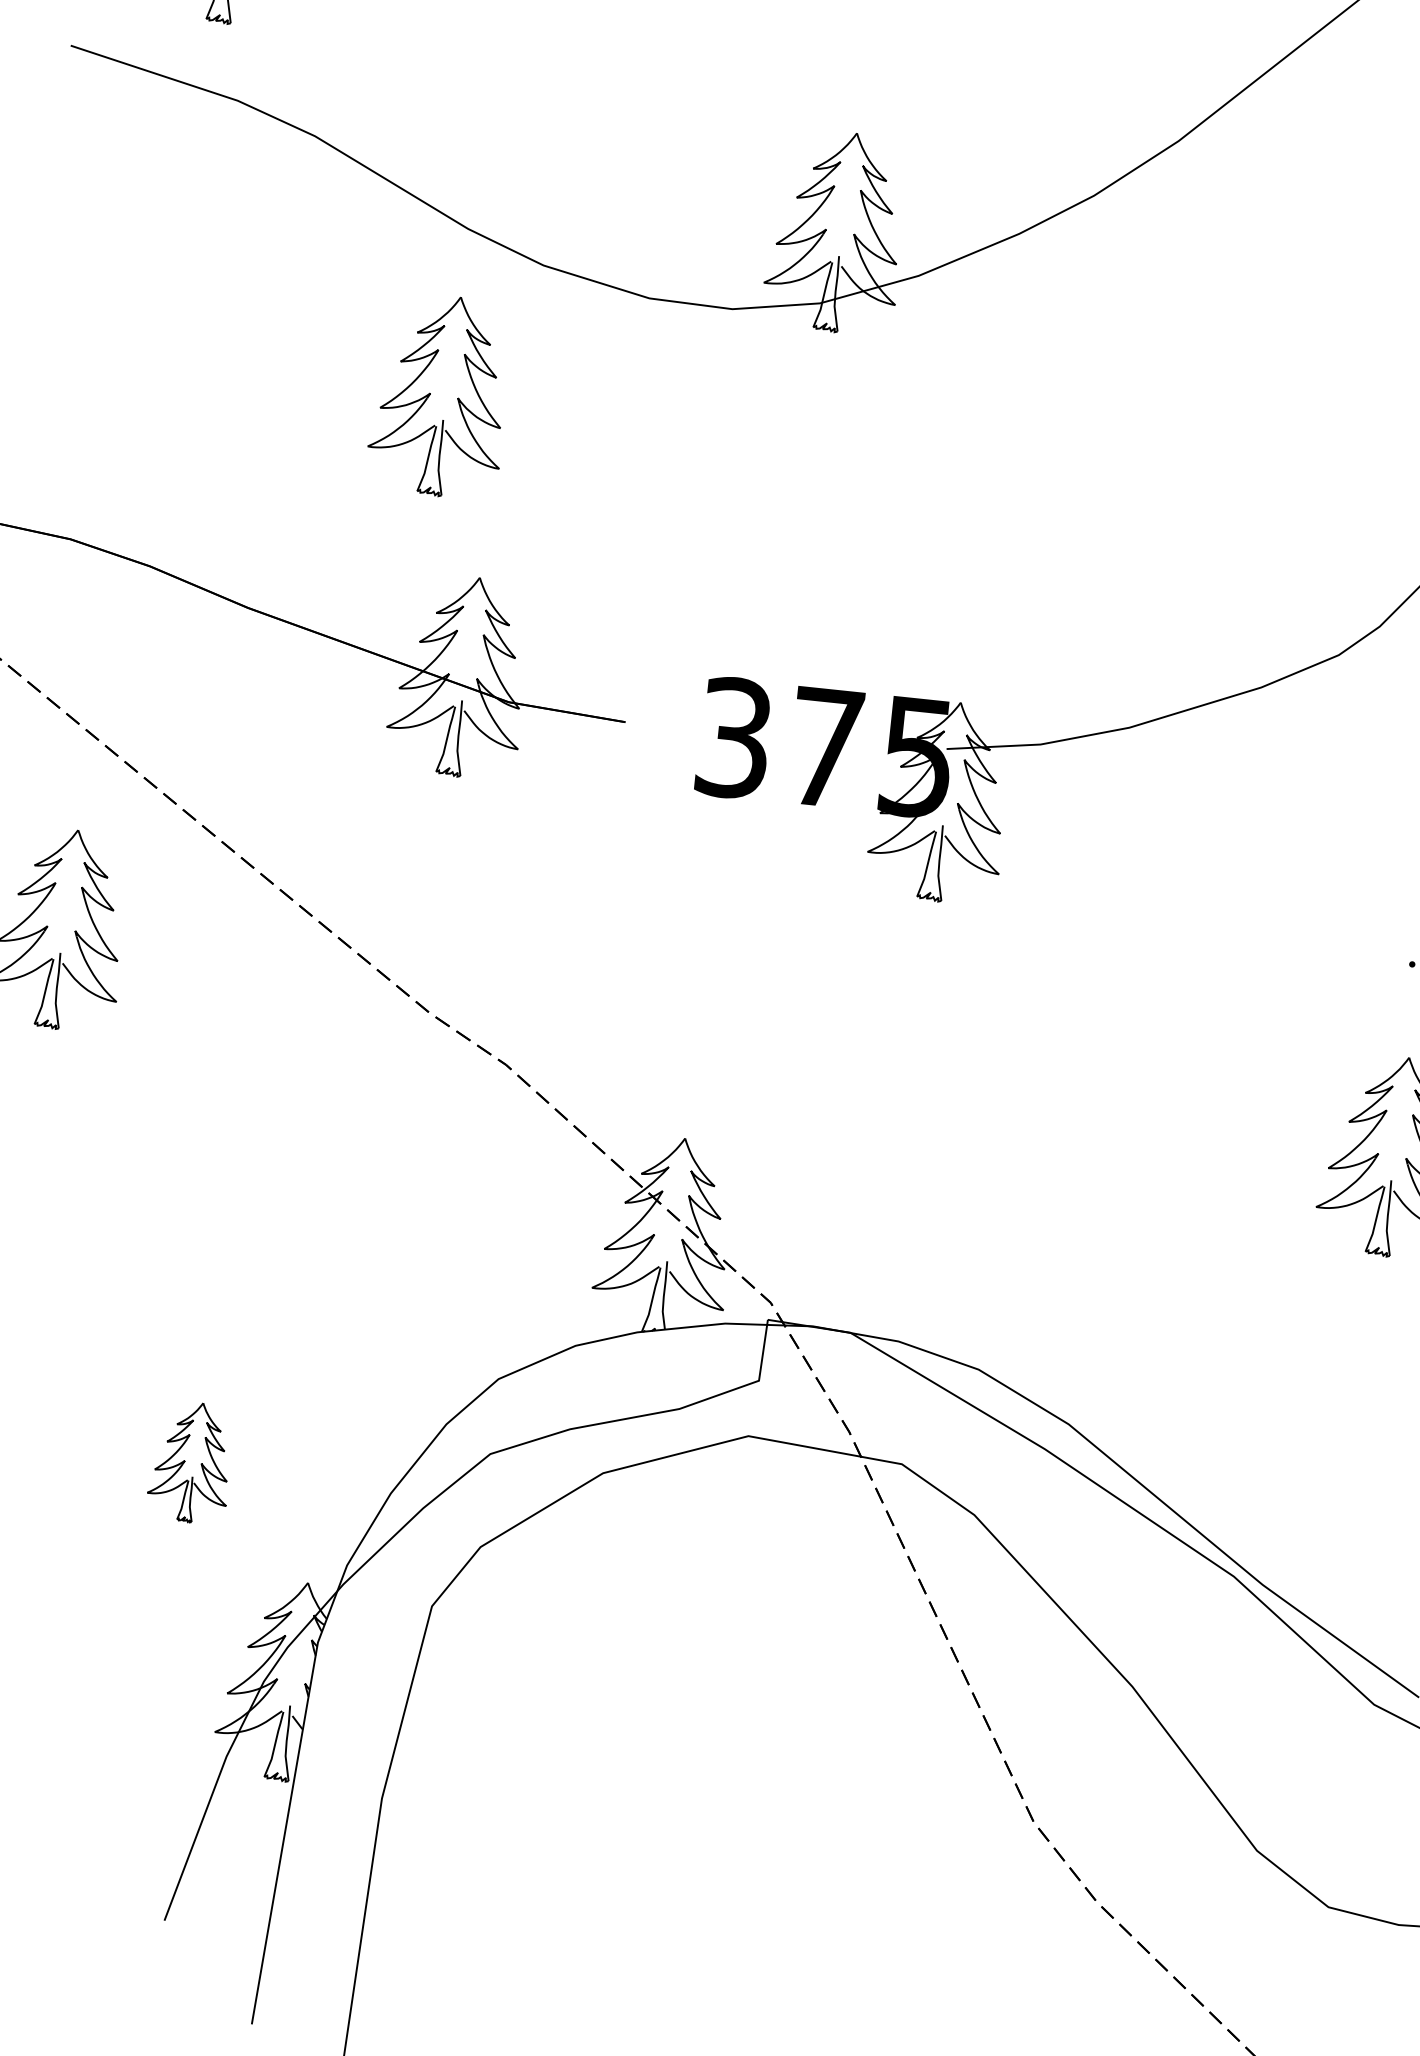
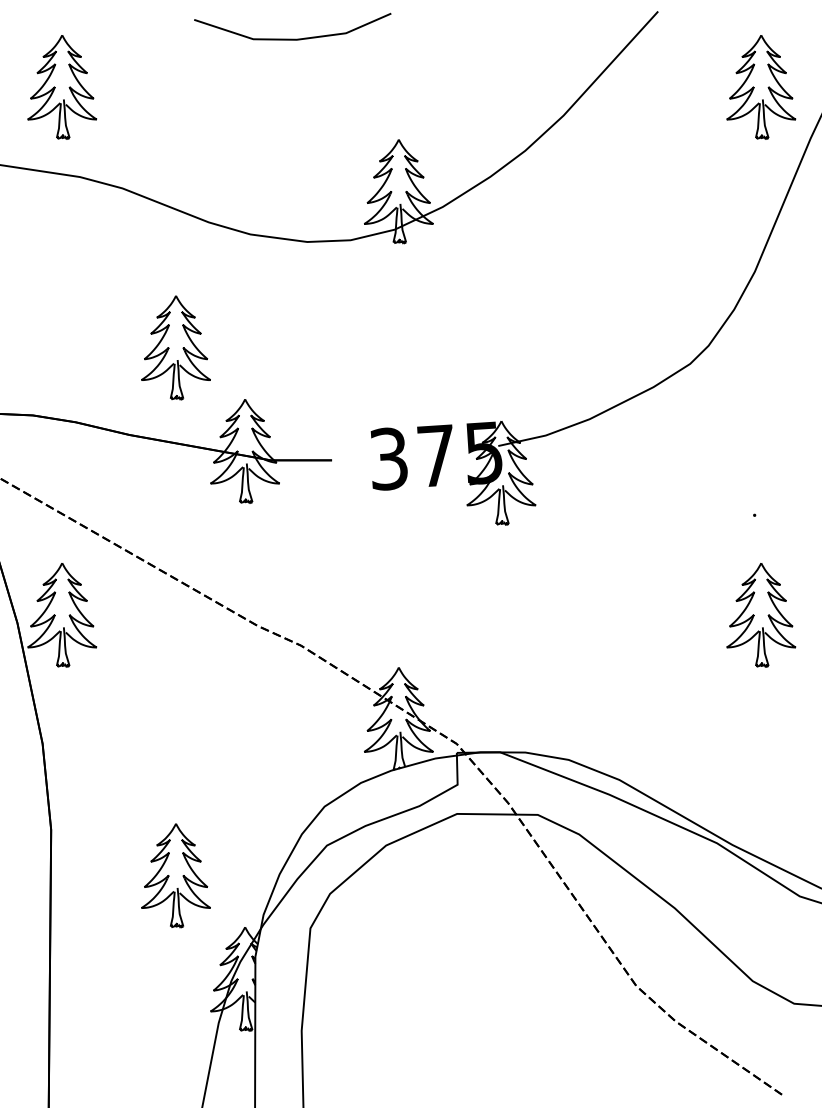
part: (443, 395) -> (175, 347), moved
part: (192, 1461) -> (175, 875), size x1.67

